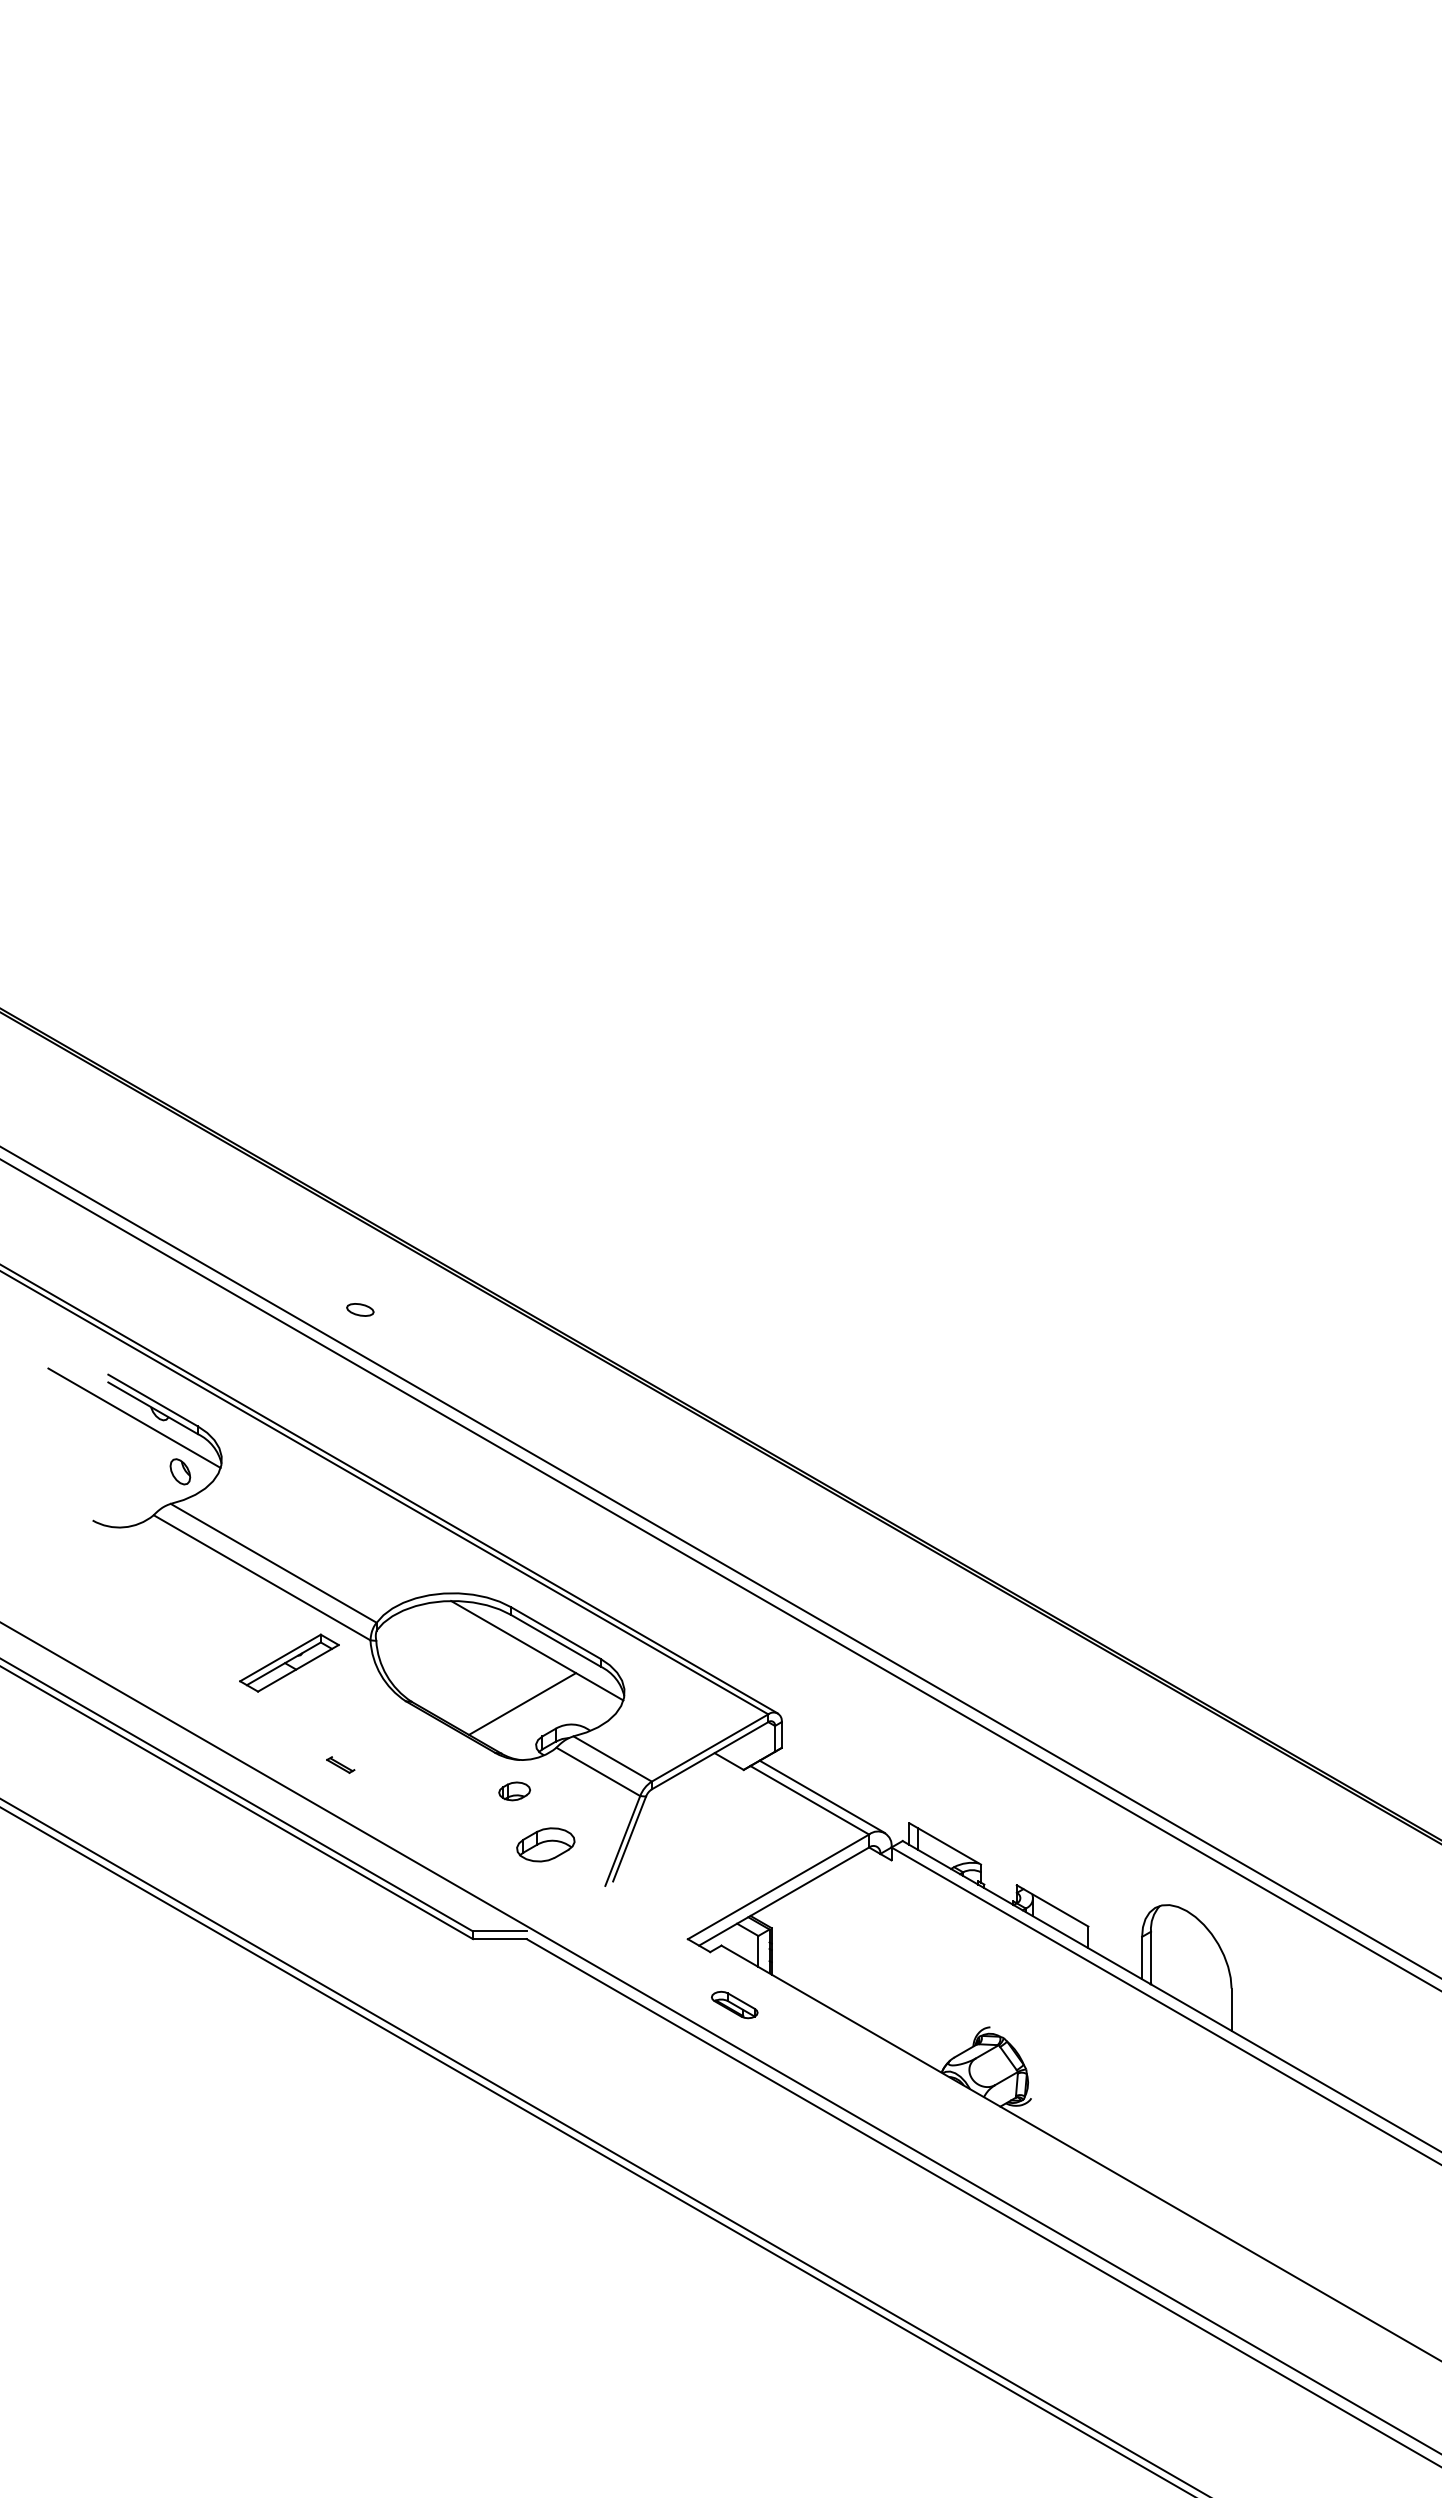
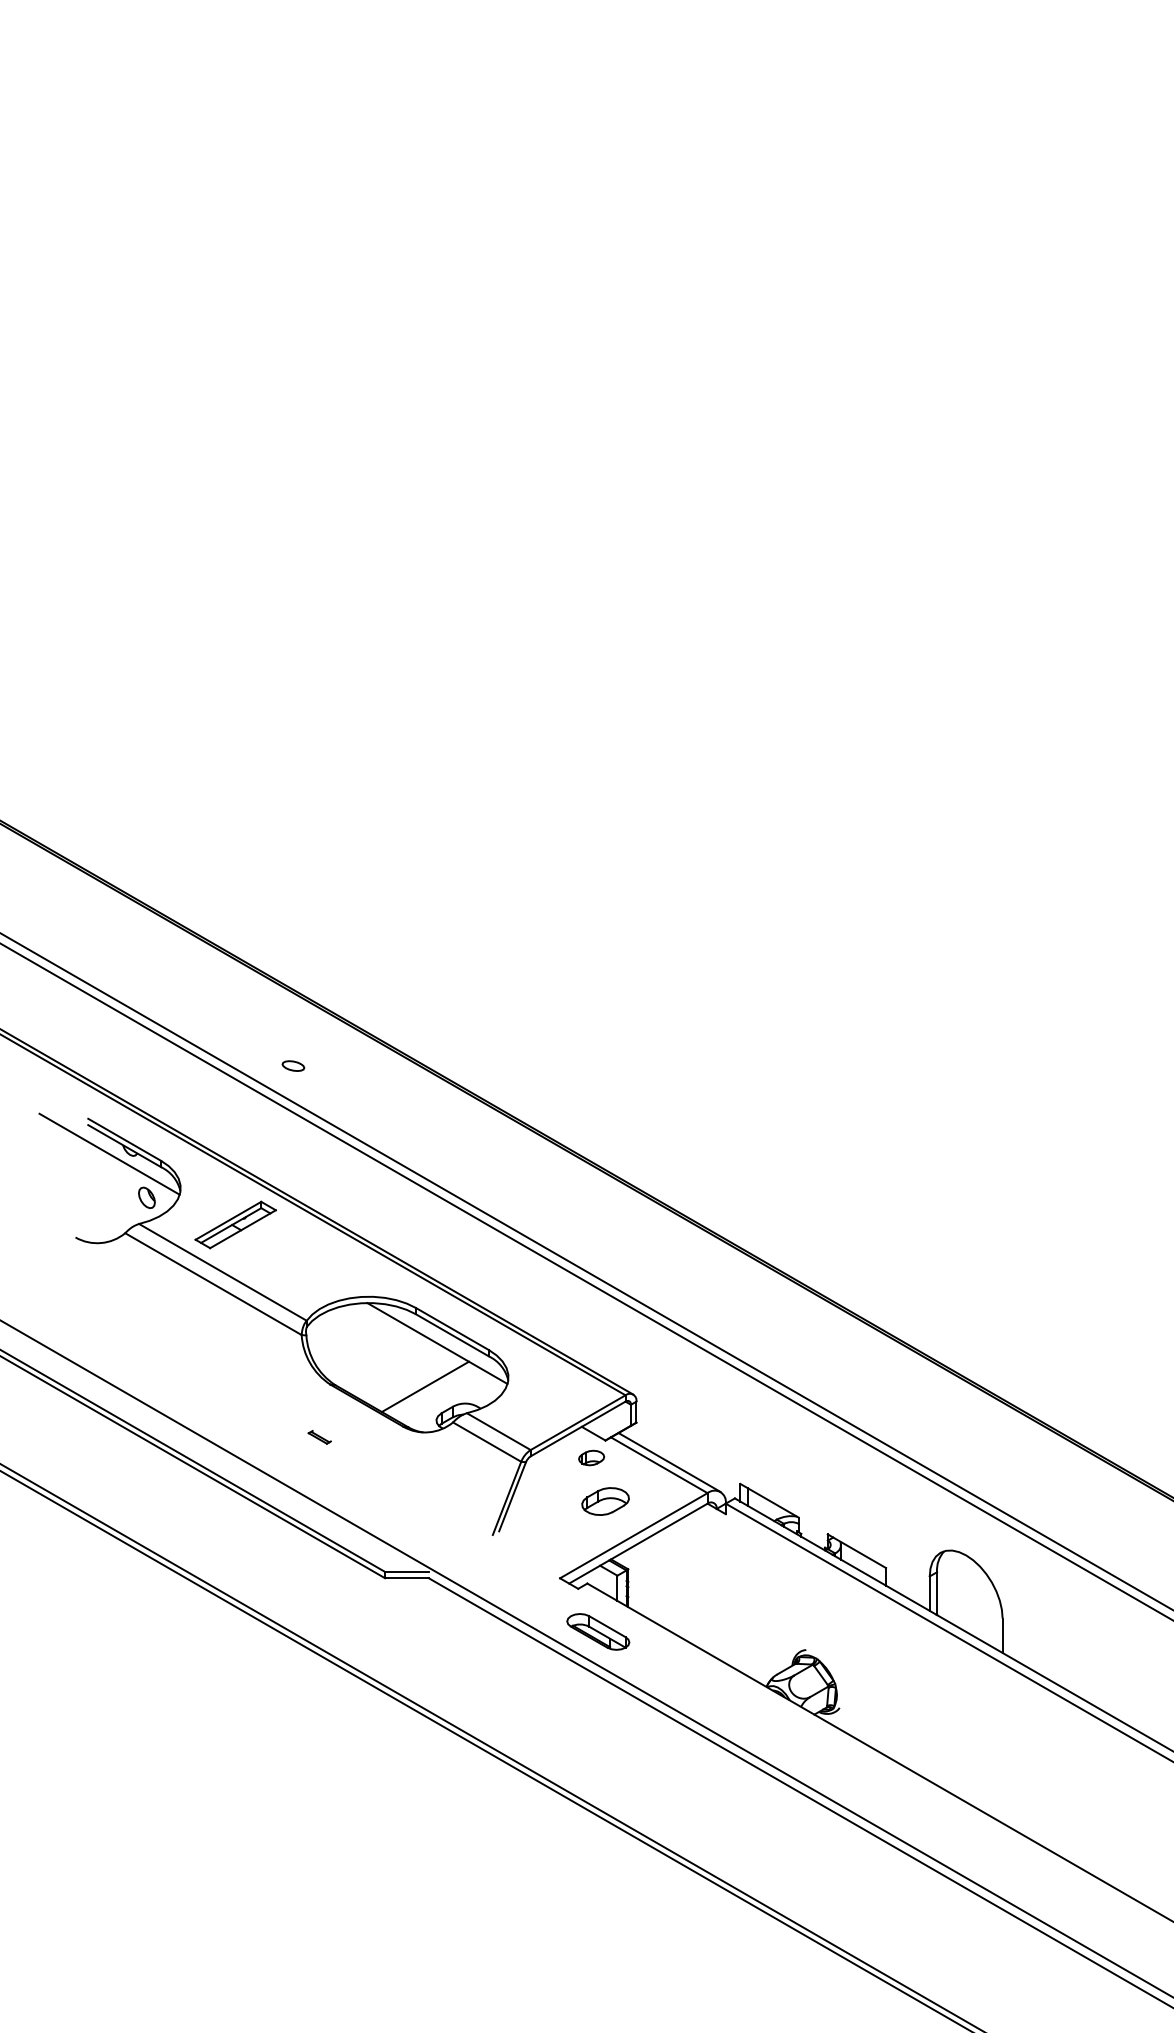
part: (289, 1662) -> (235, 1224), moved
part: (340, 1764) -> (319, 1436), moved
part: (514, 1791) -> (591, 1458), moved
part: (545, 1844) -> (605, 1501), moved
part: (734, 2004) -> (597, 1631), size x1.67

